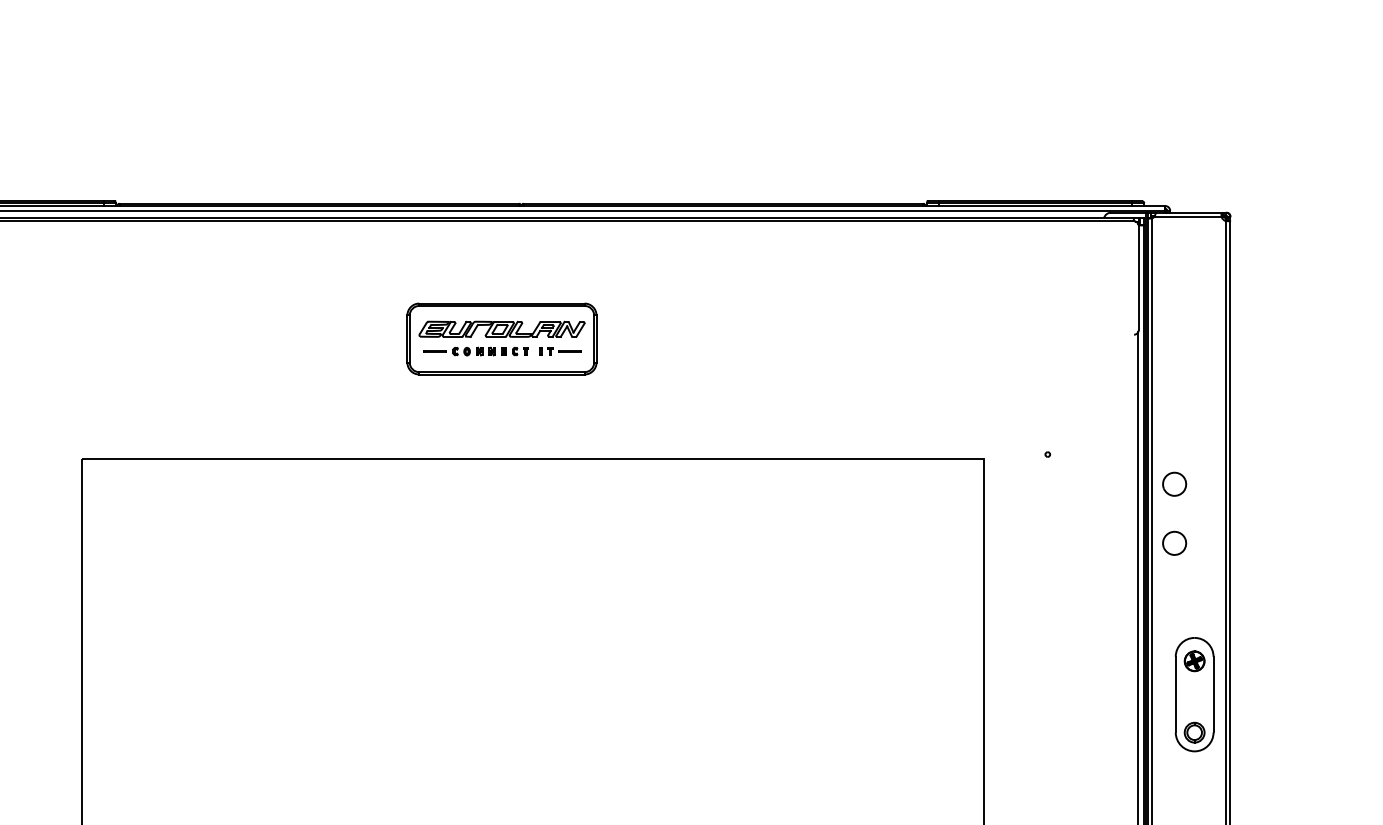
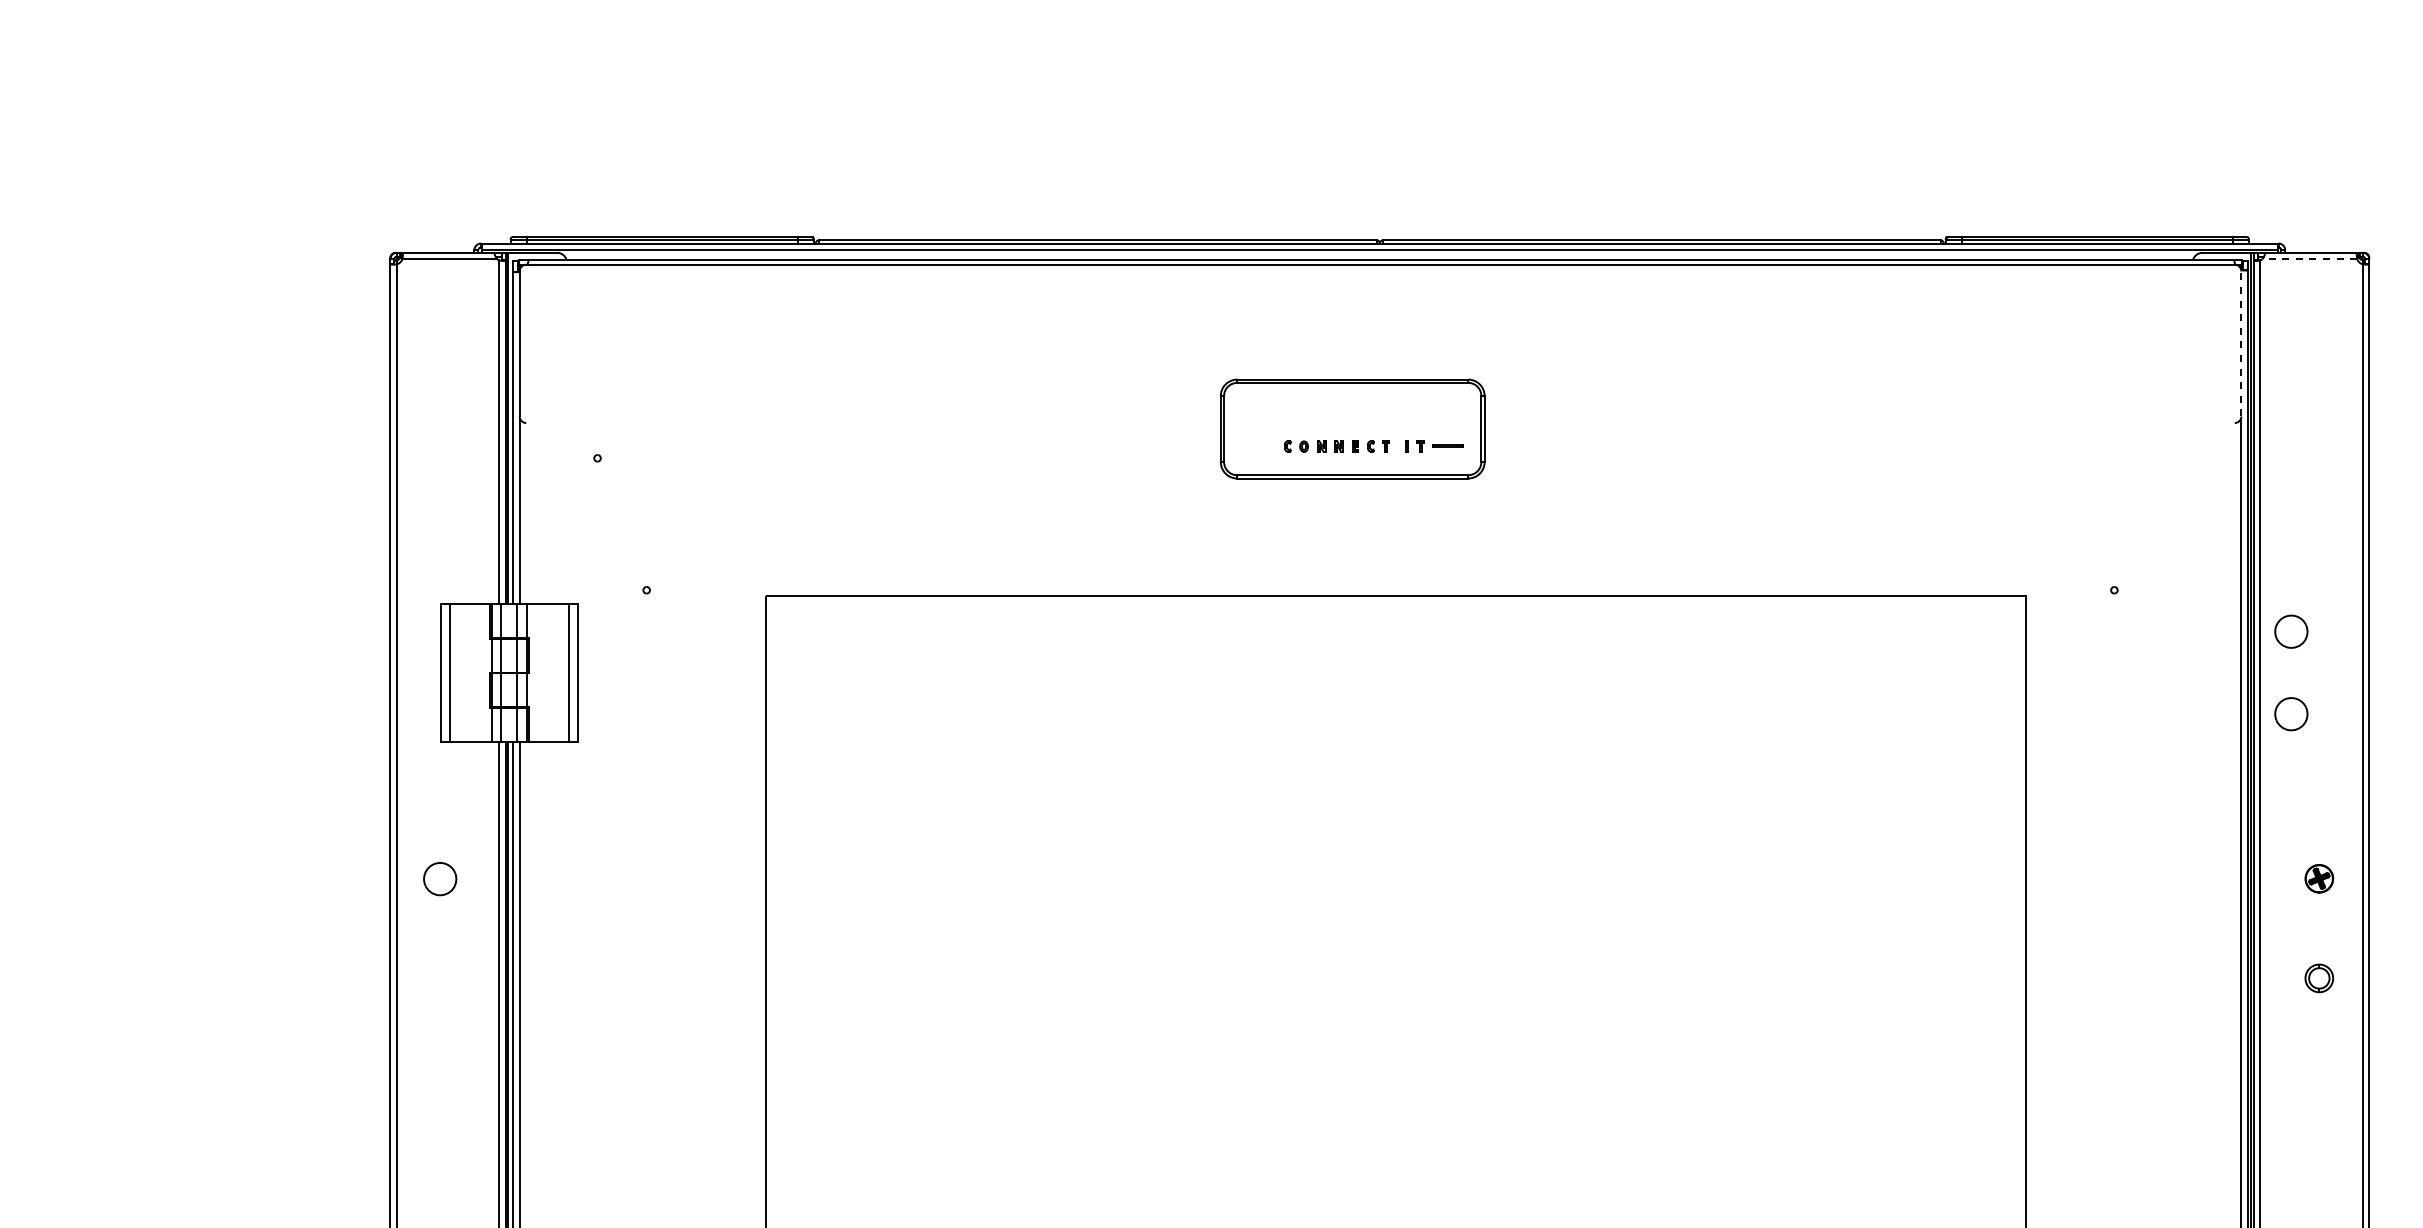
line: (1187, 217) -> (2309, 259), solid -> dashed
line: (1138, 277) -> (2241, 343), solid -> dashed
part: (501, 329) -> (1352, 415), removed
line: (435, 350) -> (1259, 445), removed
part: (1194, 694) -> (2319, 925), removed

